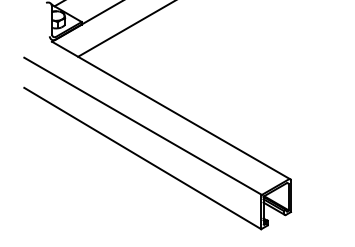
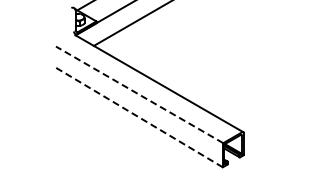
line: (142, 125) -> (139, 94), solid -> dashed
line: (141, 158) -> (138, 117), solid -> dashed

